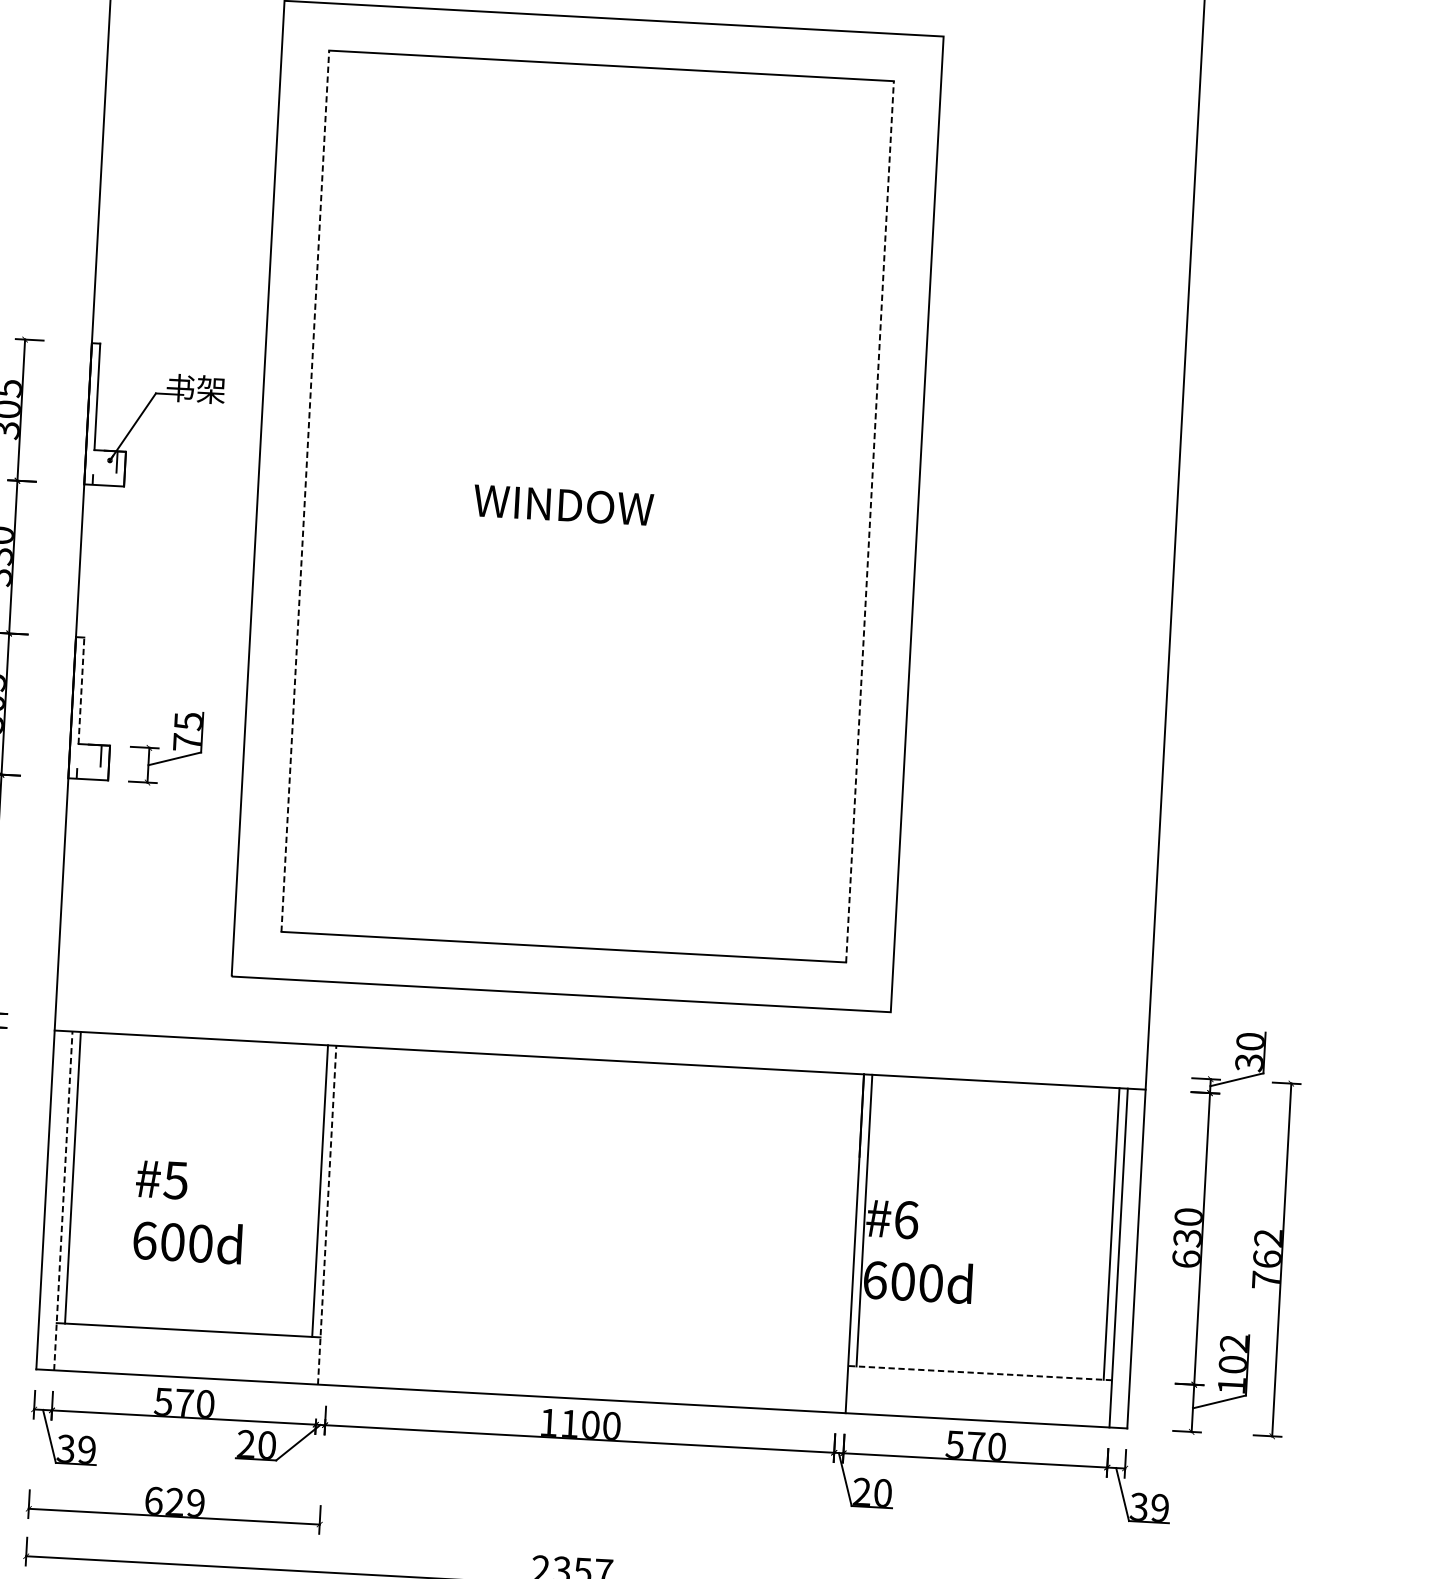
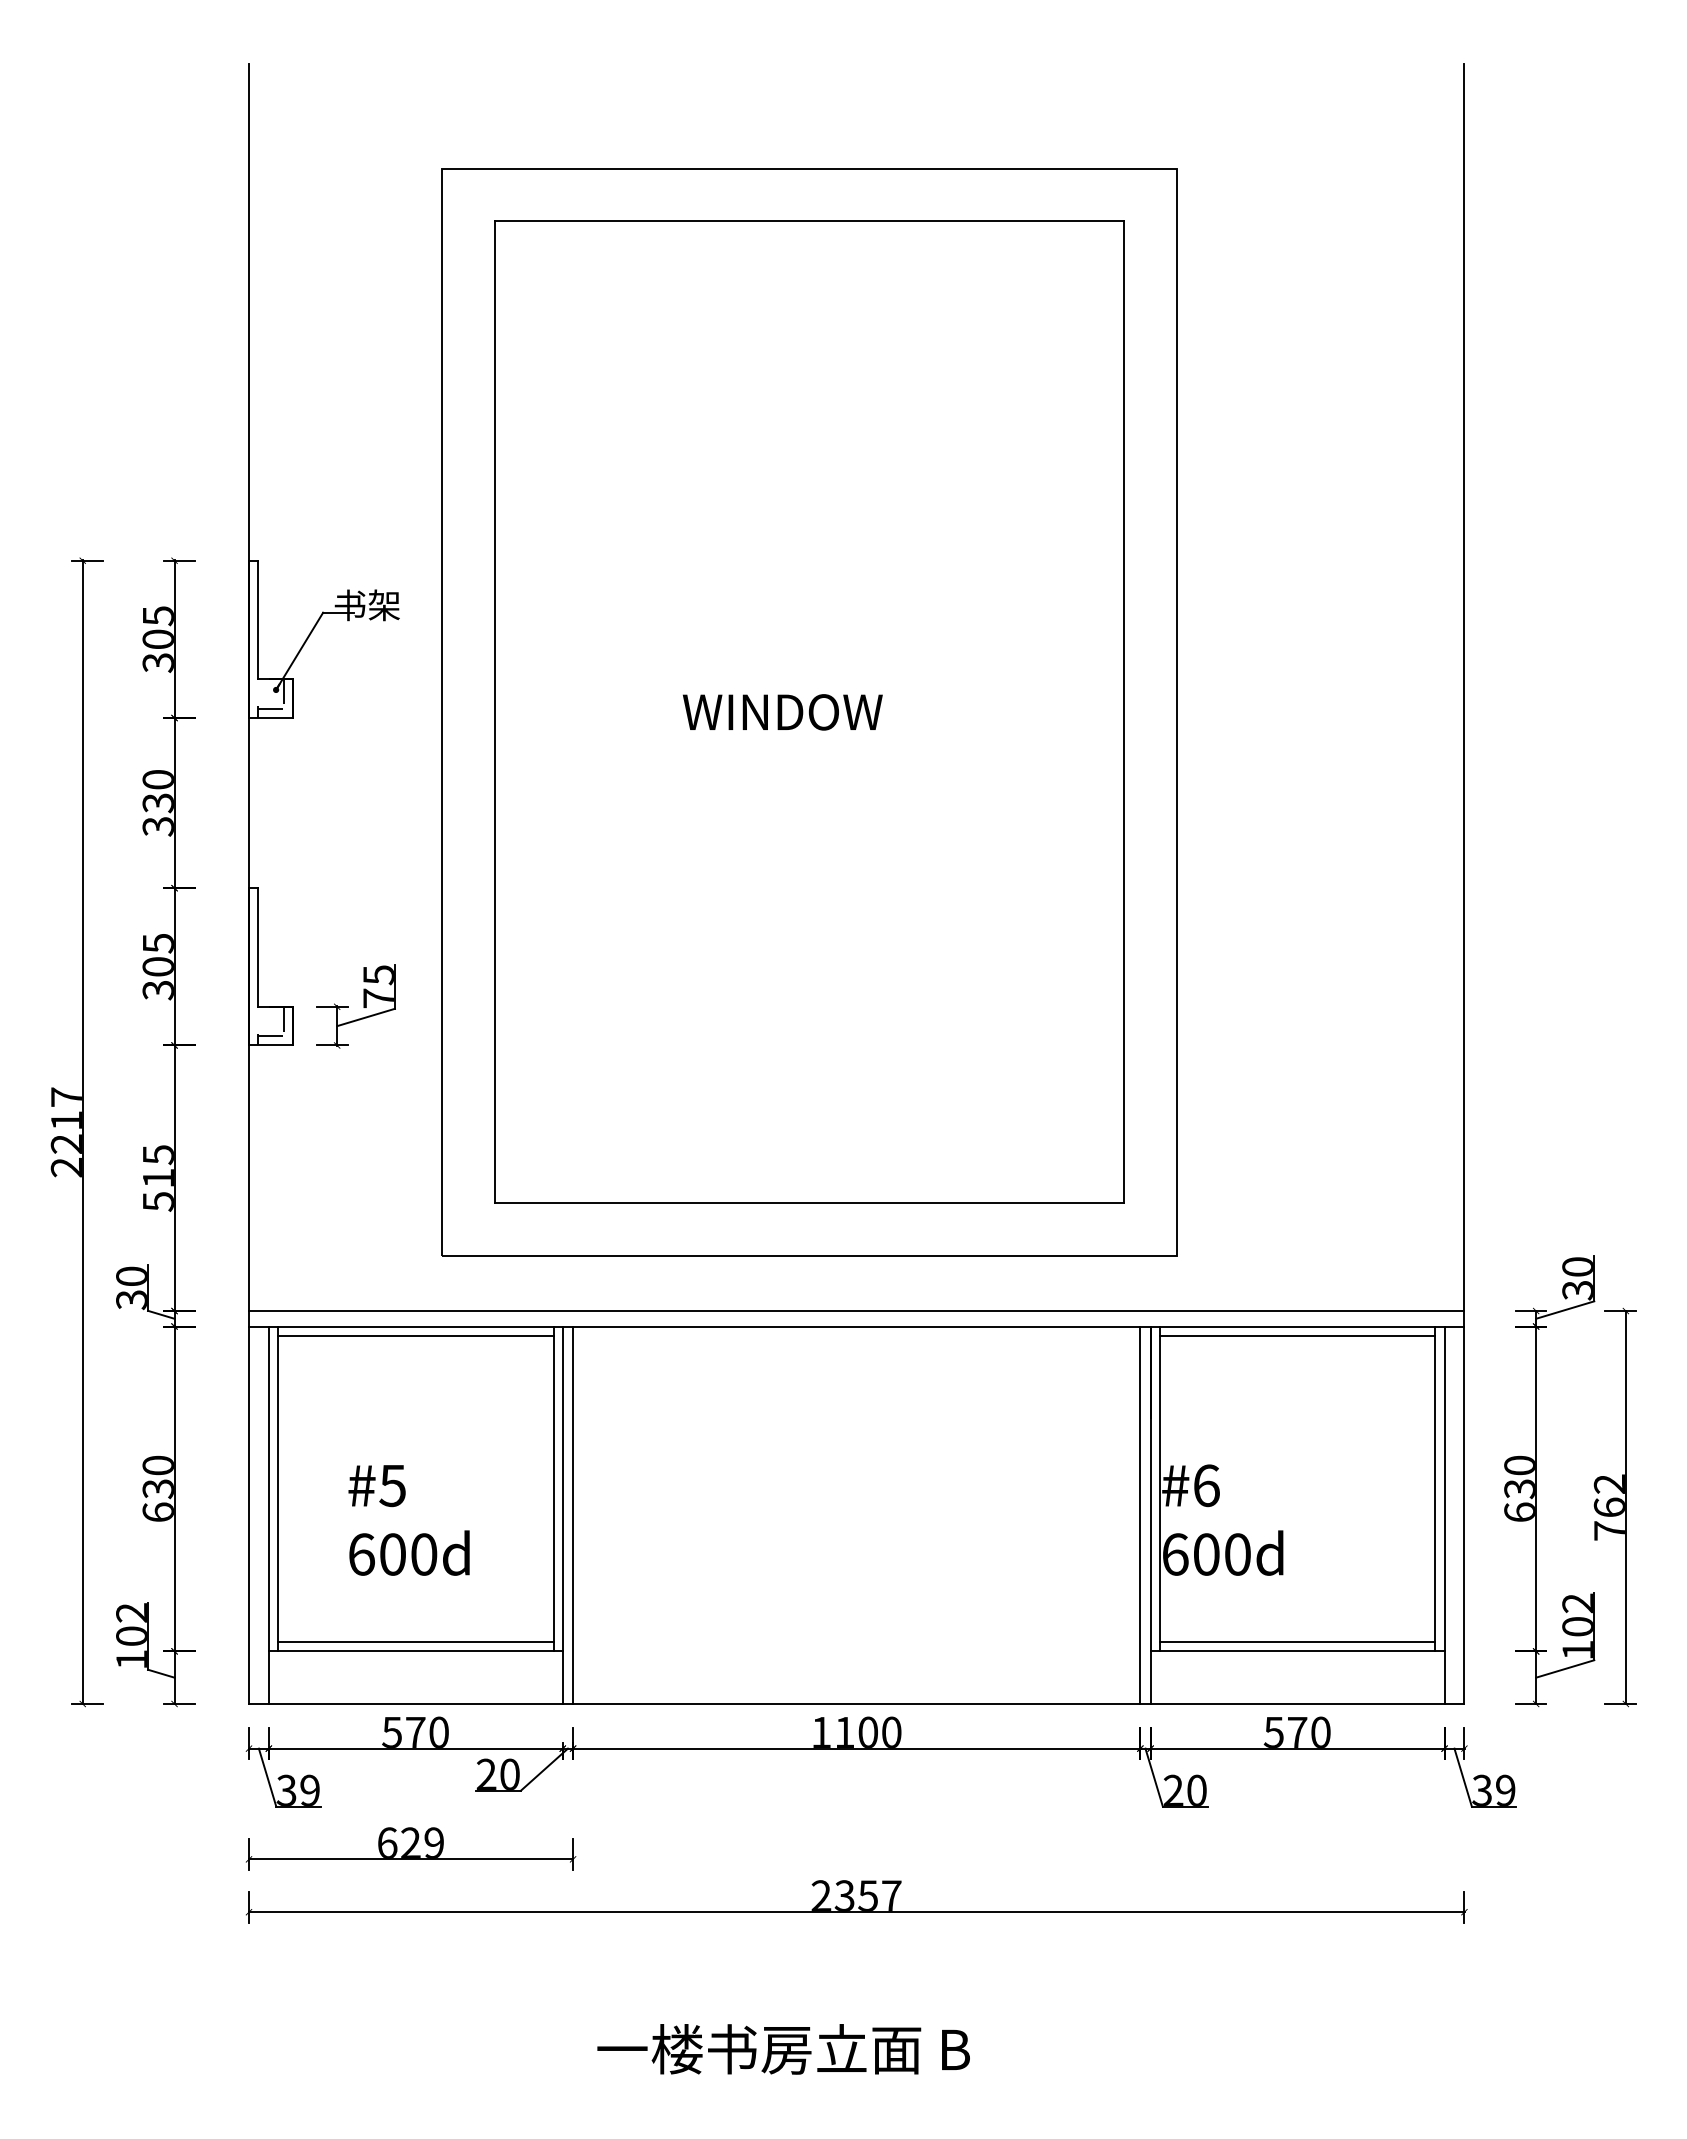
line: (104, 476) -> (271, 708), added
line: (304, 491) -> (494, 712), dashed -> solid
line: (870, 521) -> (1124, 712), dashed -> solid
line: (81, 690) -> (258, 947), dashed -> solid
line: (88, 771) -> (271, 1036), added
line: (203, 1046) -> (415, 1335), added
line: (600, 1046) -> (856, 1311), added
line: (995, 1089) -> (1297, 1335), added
line: (63, 1201) -> (268, 1515), dashed -> solid
line: (326, 1215) -> (562, 1515), dashed -> solid
line: (336, 1215) -> (573, 1514), added
line: (845, 1242) -> (1140, 1514), added
line: (188, 1322) -> (415, 1642), added
line: (980, 1365) -> (1297, 1642), added
line: (980, 1373) -> (1297, 1651), dashed -> solid

